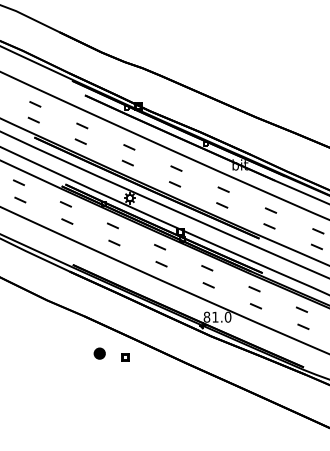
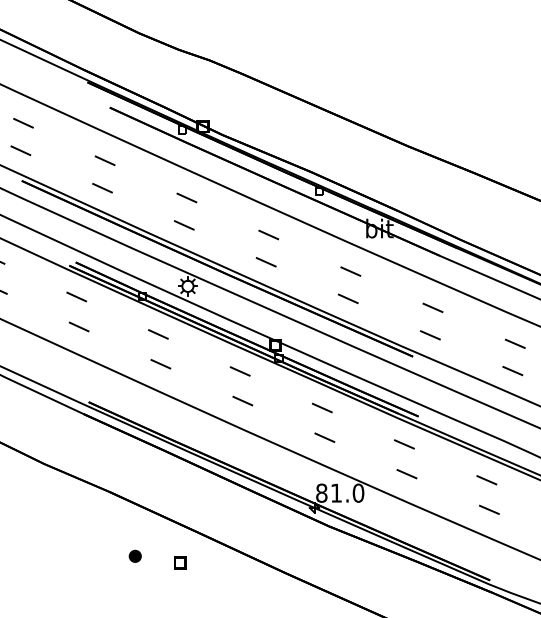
part: (99, 353) -> (135, 556), size x0.62

